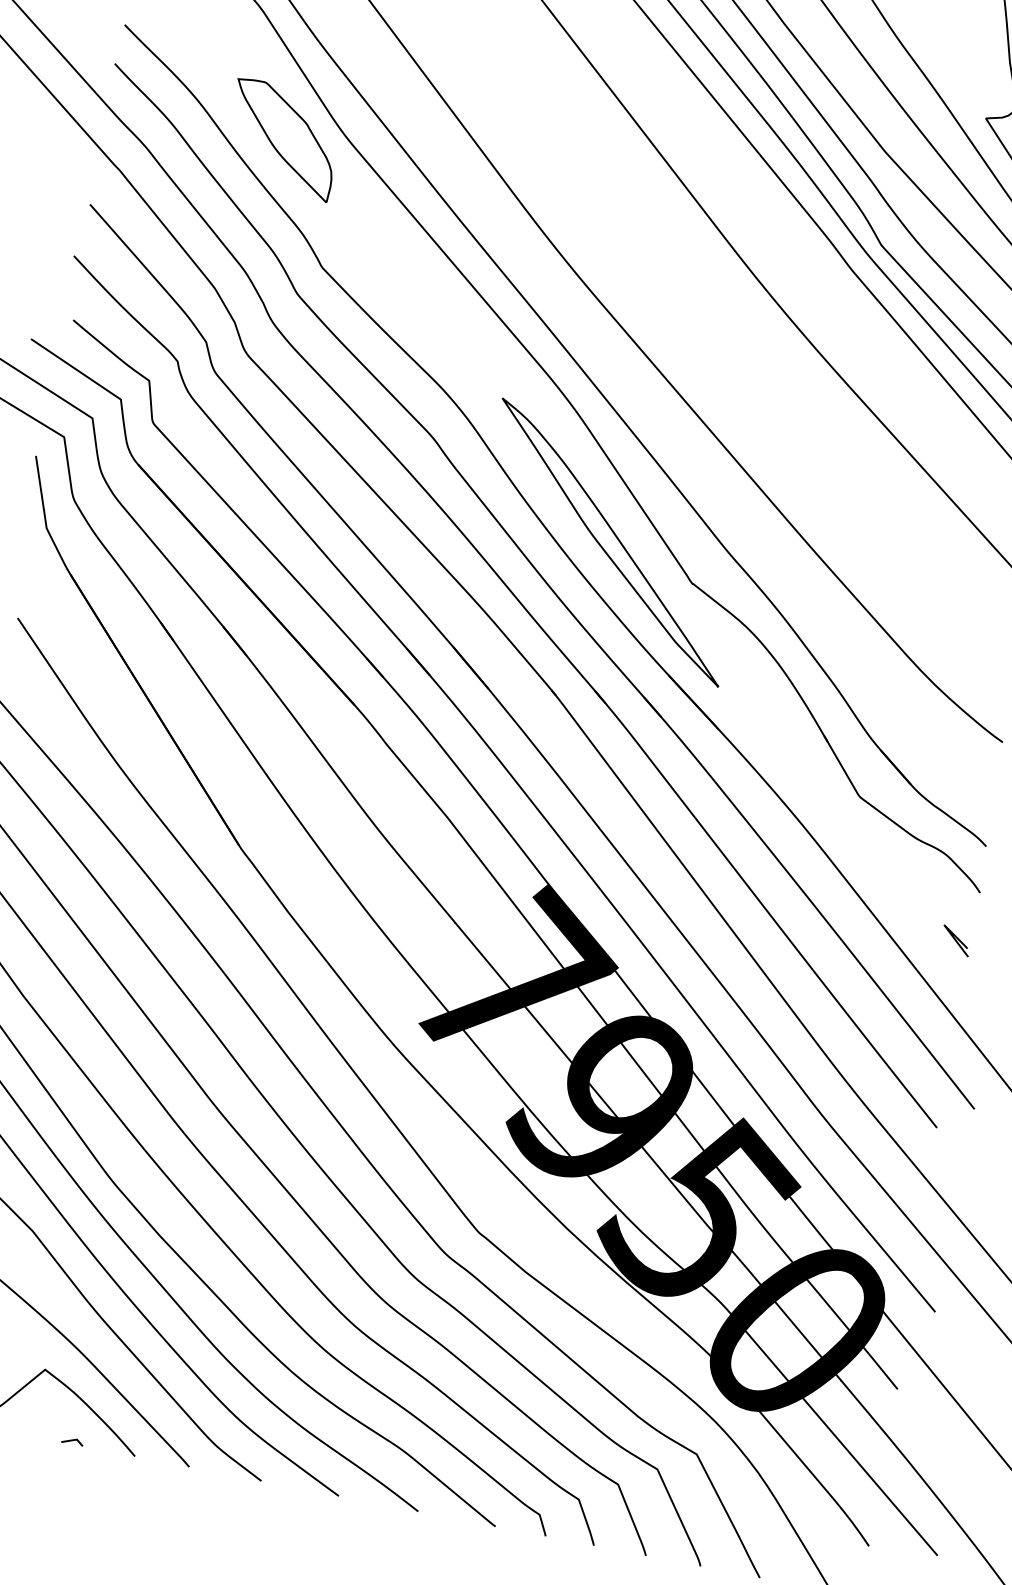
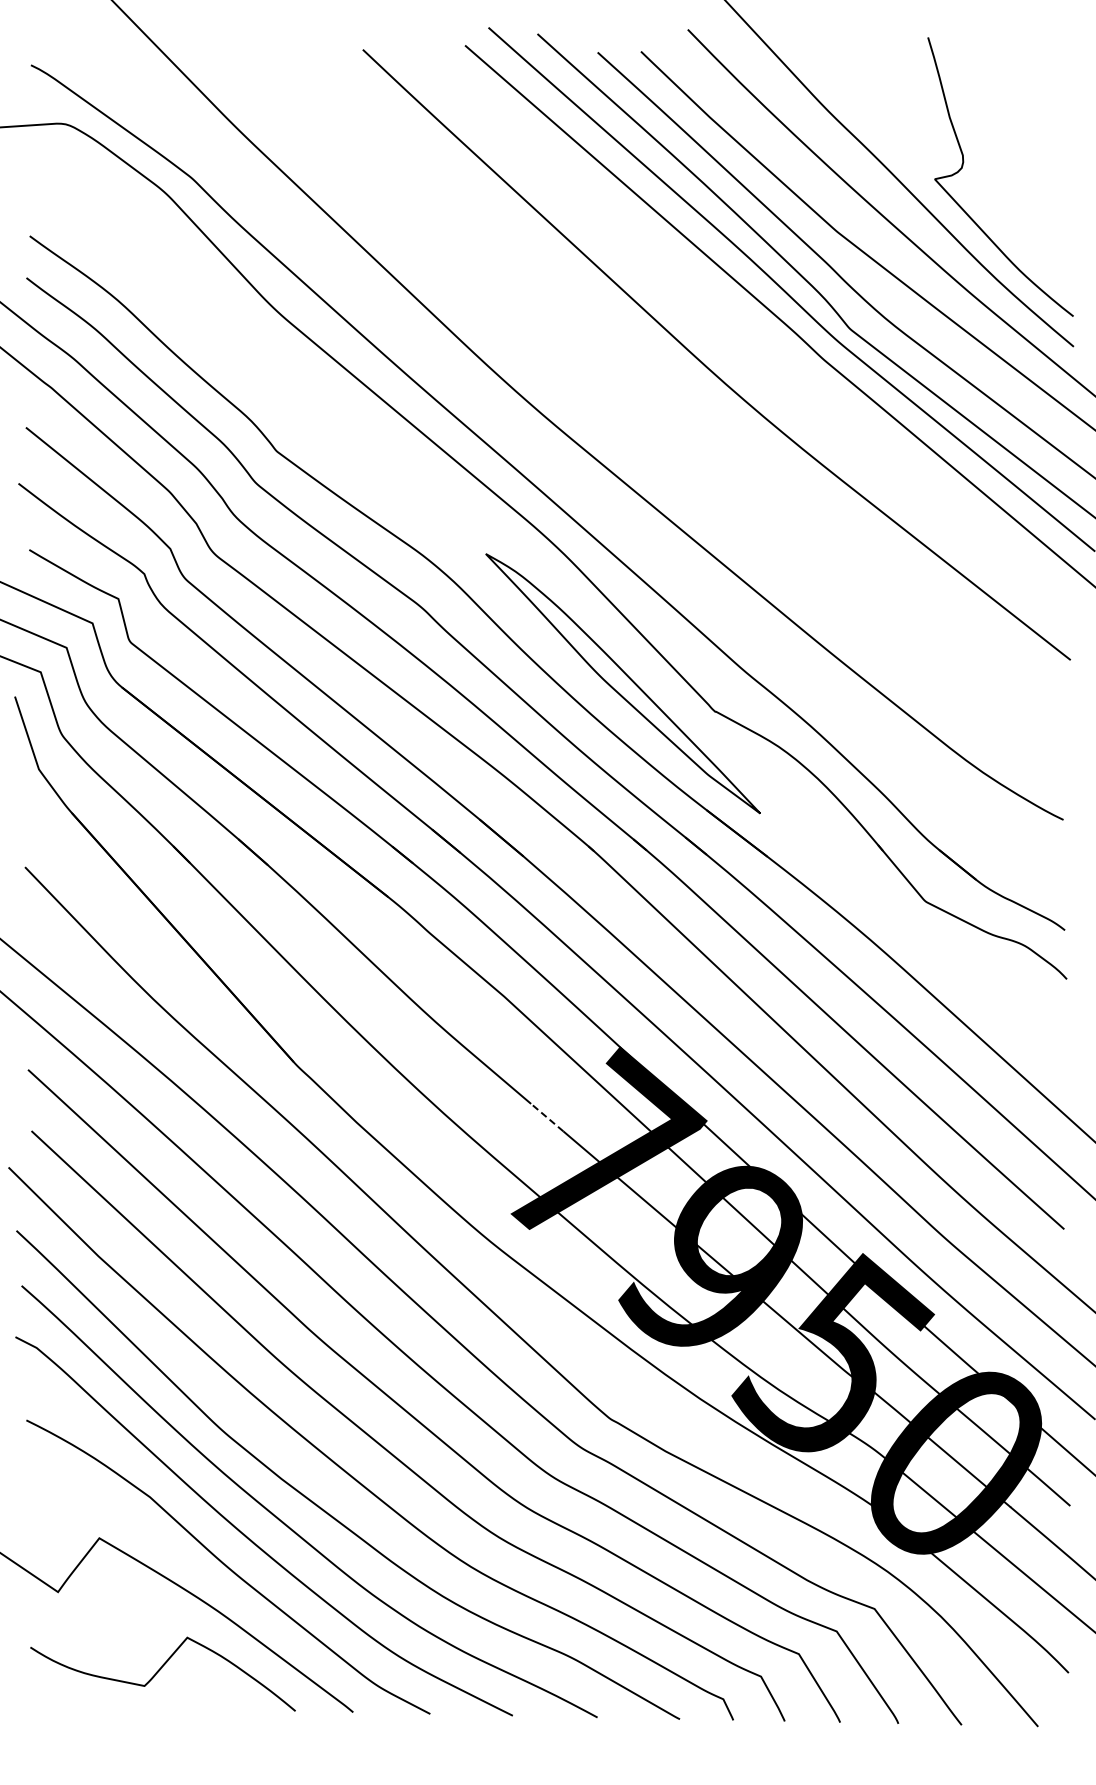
part: (282, 139) -> (213, 326), removed
line: (467, 938) -> (546, 1117), solid -> dashed
curve: (956, 940) -> (1050, 1032), removed
line: (72, 1441) -> (228, 1706), removed

